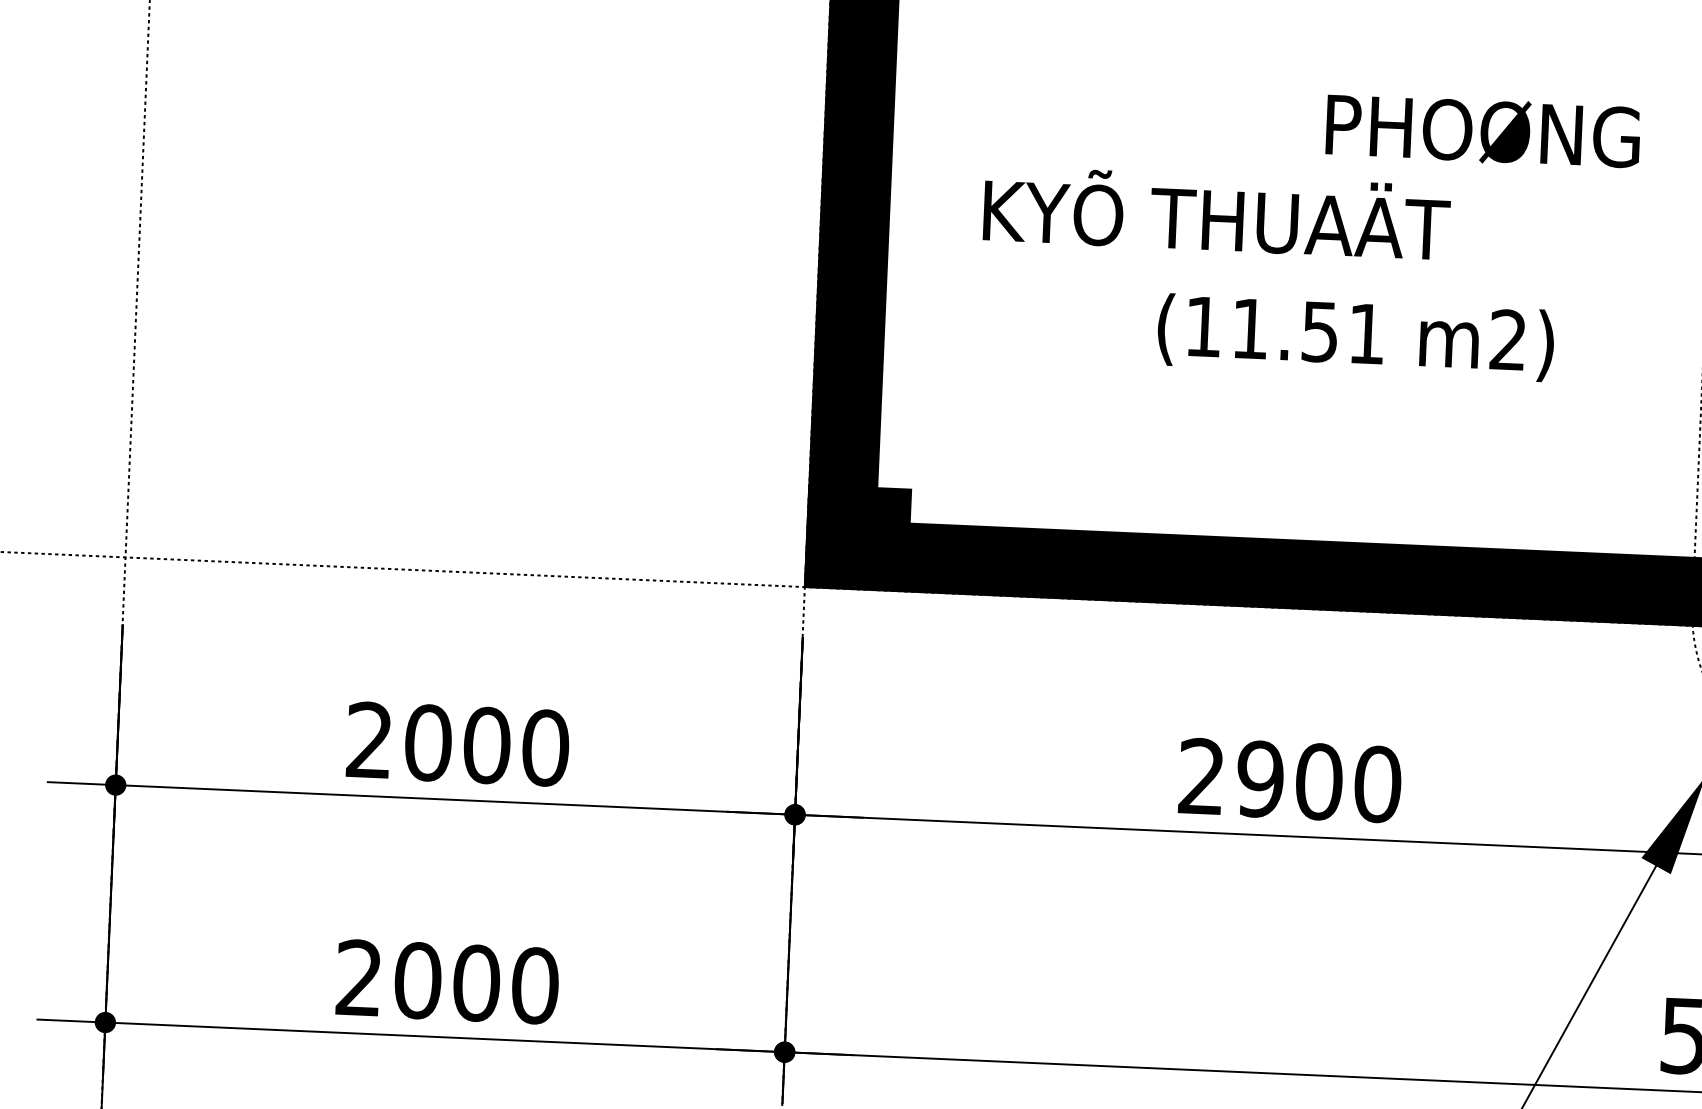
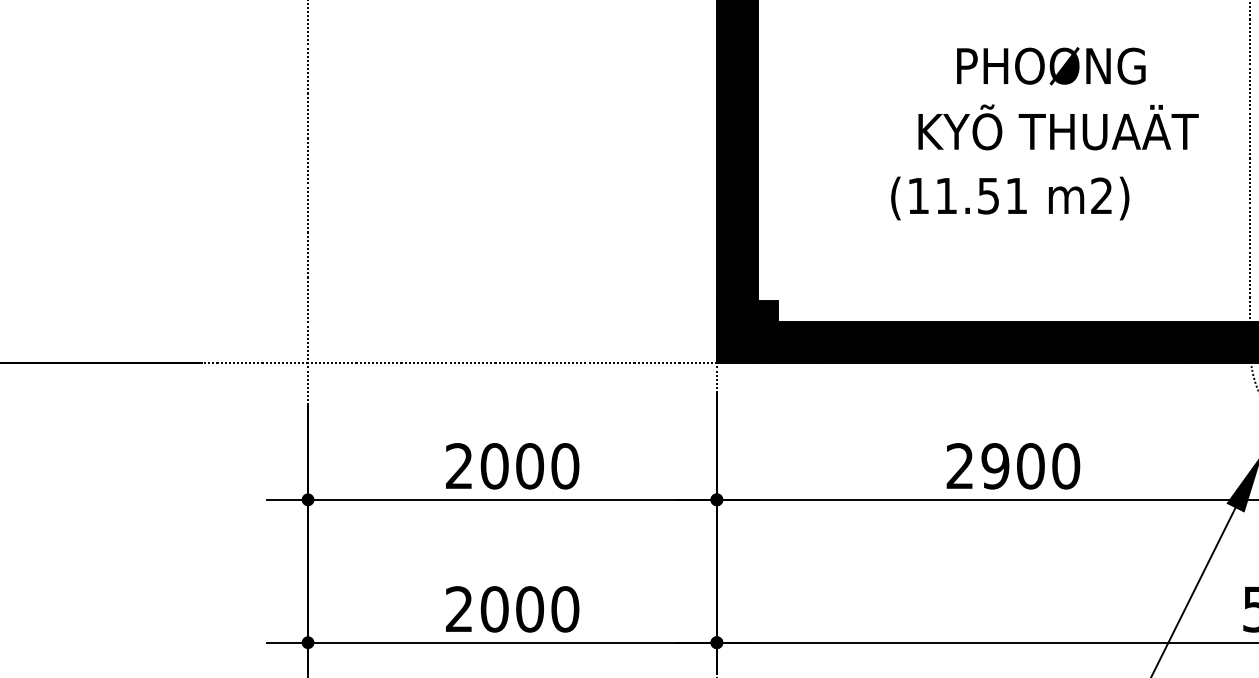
text: (1483, 131) -> (1051, 66), moved
text: (1216, 213) -> (1058, 127), moved
text: (1356, 337) -> (1010, 198), moved

